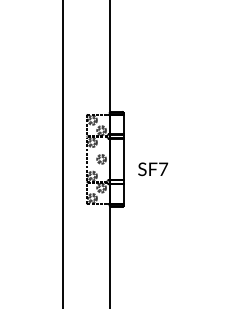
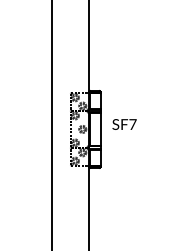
text: (153, 169) -> (124, 124), moved

